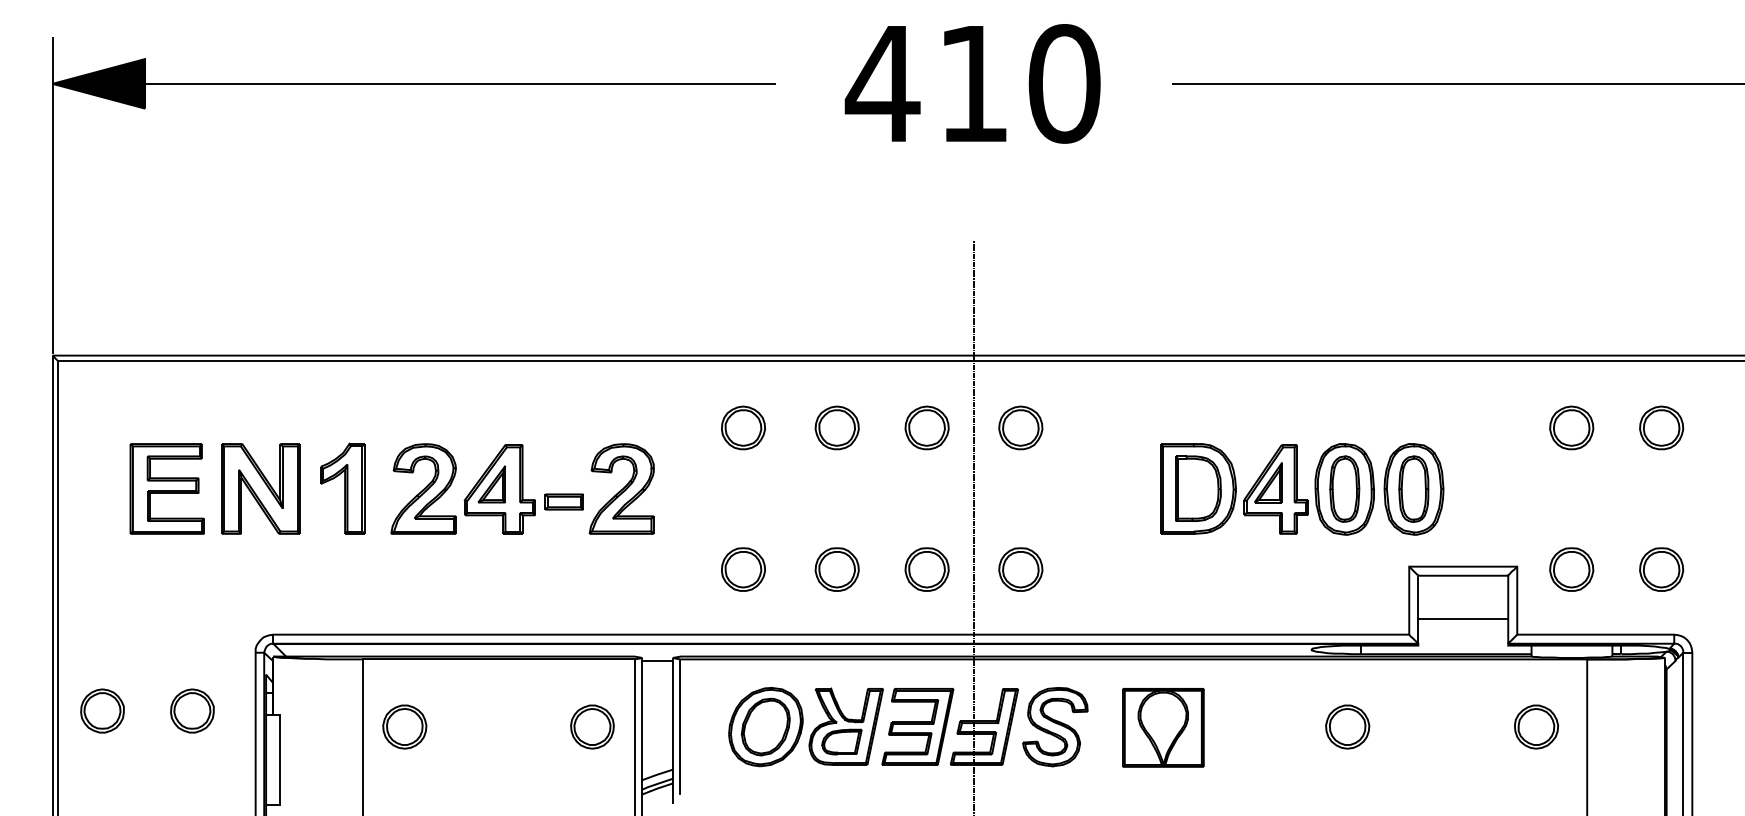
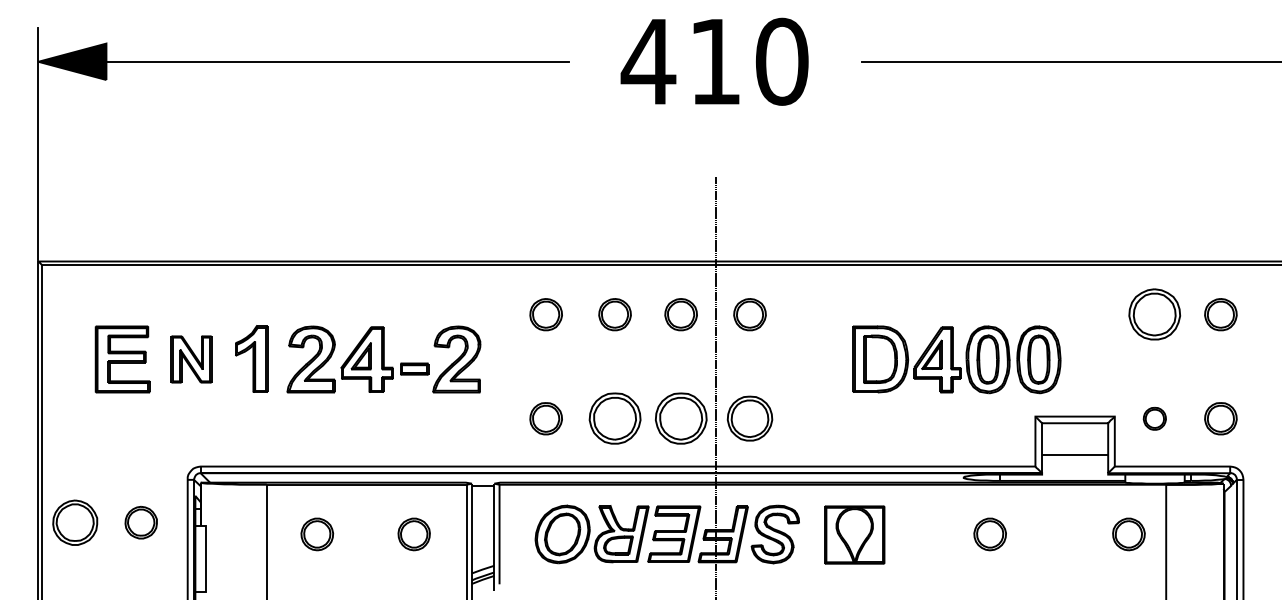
part: (1571, 427) -> (1154, 314), size x1.6
part: (260, 488) -> (191, 359), size x0.7
part: (836, 569) -> (614, 418), size x1.6
part: (926, 569) -> (680, 418), size x1.6
part: (1020, 569) -> (749, 418), size x1.4
part: (1571, 569) -> (1154, 418), size x0.7
part: (101, 710) -> (74, 522), size x1.4
part: (405, 727) -> (317, 534), moved
part: (591, 727) -> (413, 534), moved

